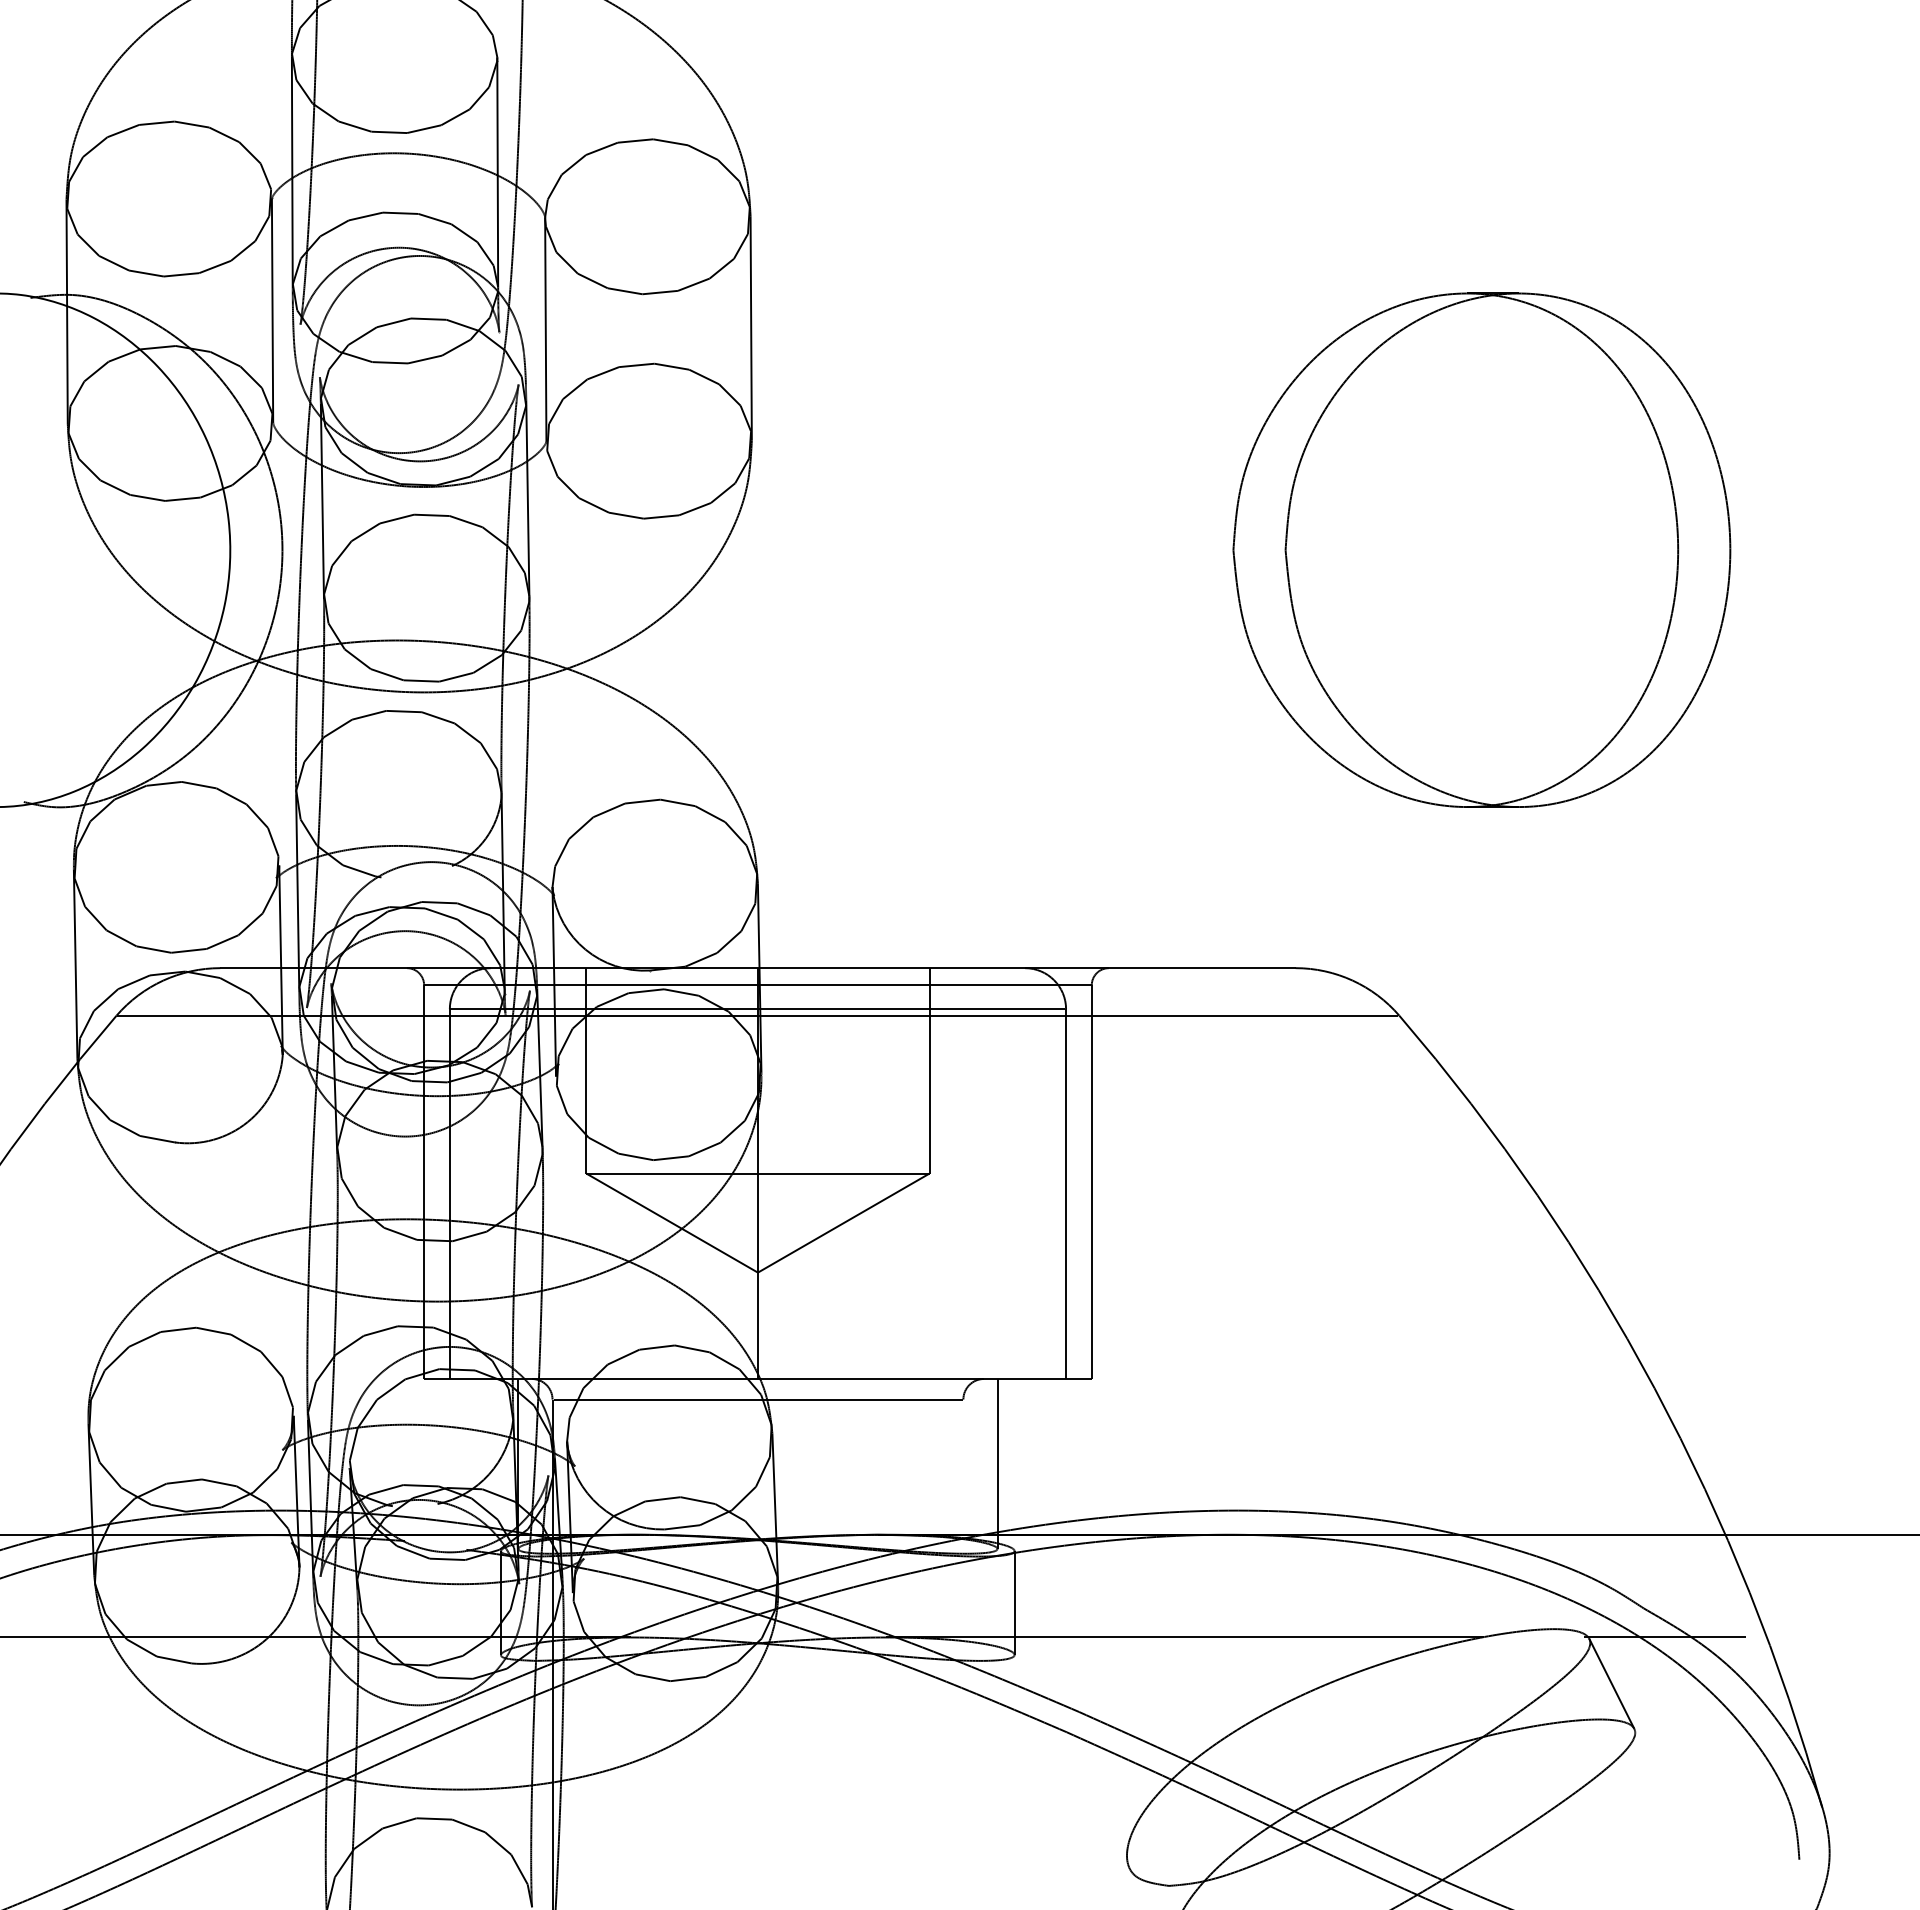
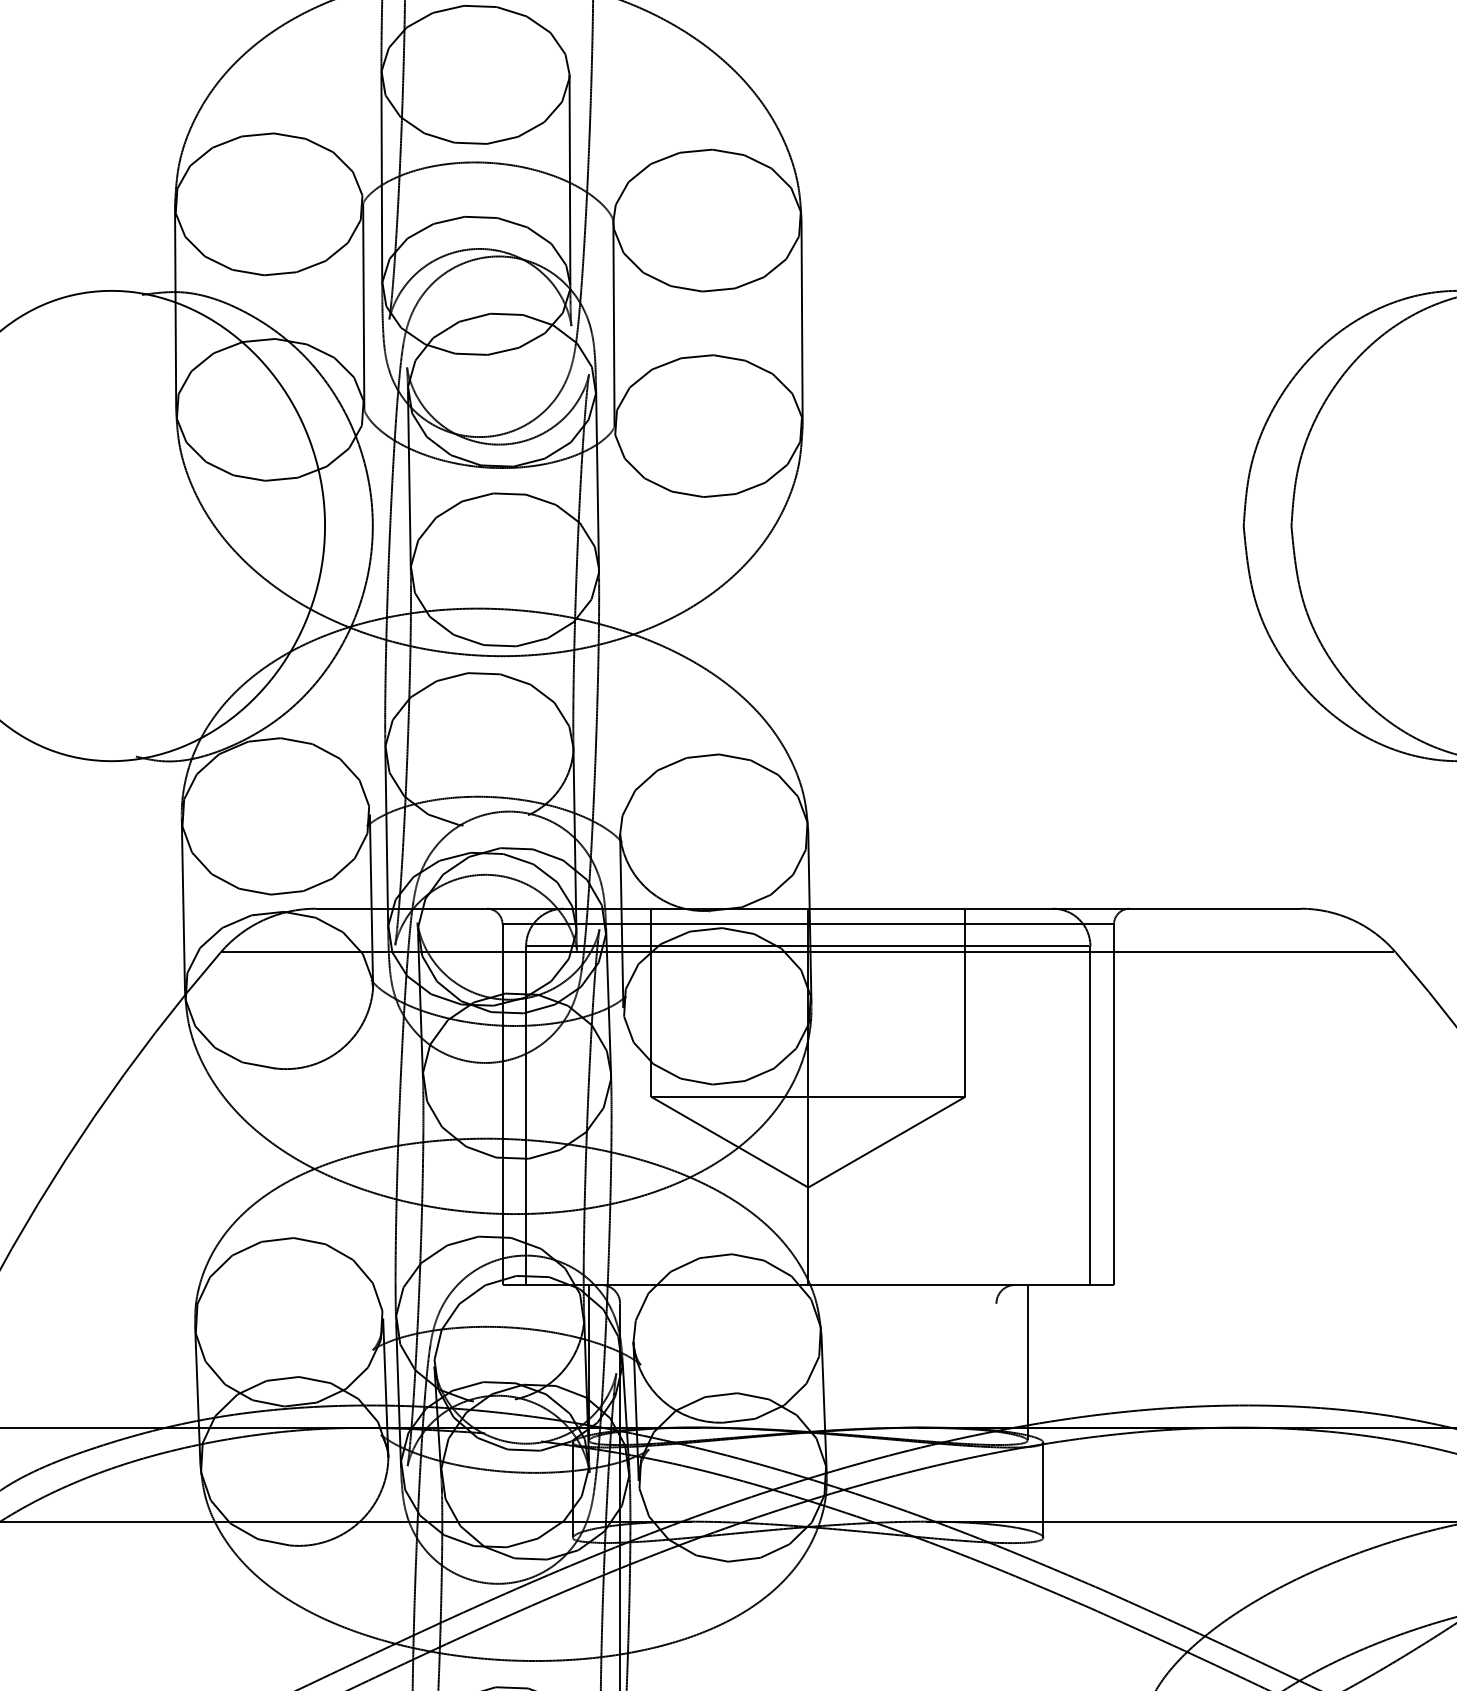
line: (758, 1399) -> (808, 1303), removed

